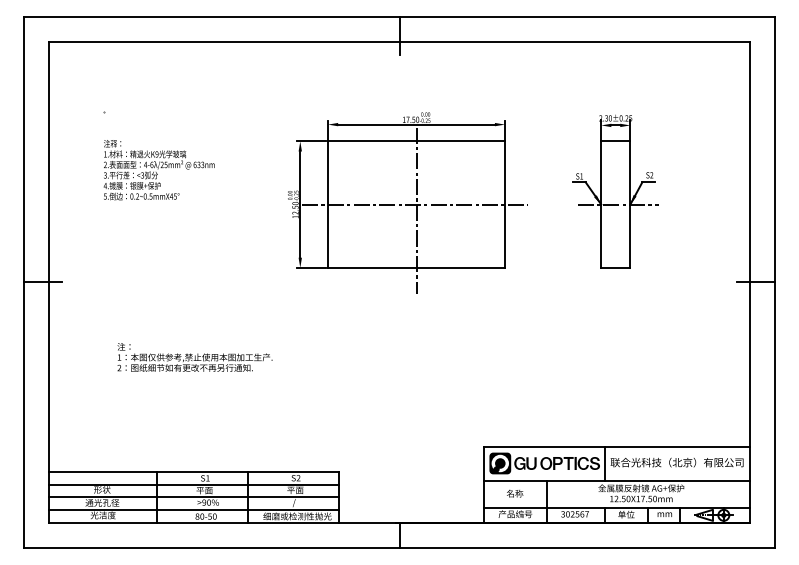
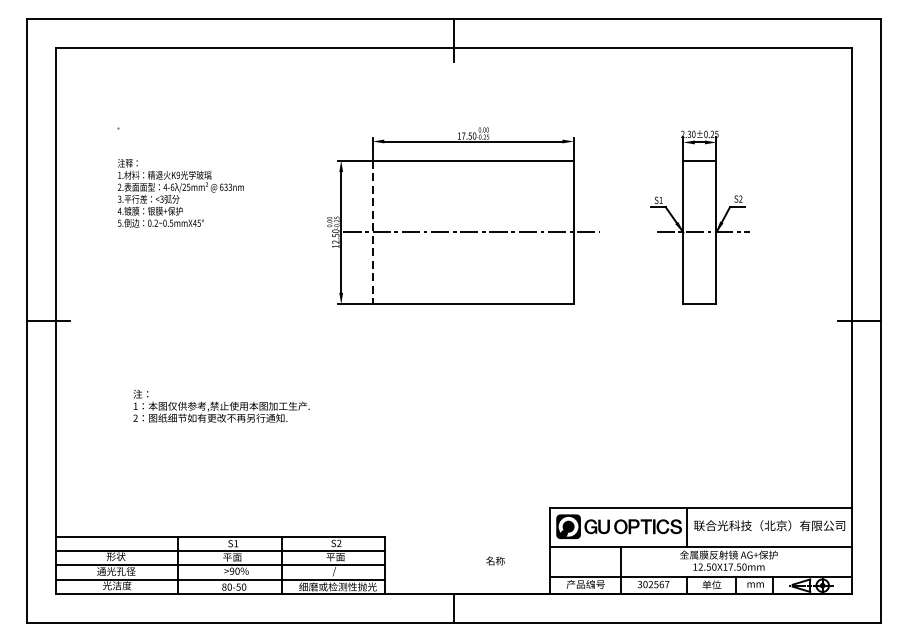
line: (328, 205) -> (373, 233), solid -> dashed
line: (416, 210) -> (473, 239), removed
text: (515, 493) -> (496, 560), moved

